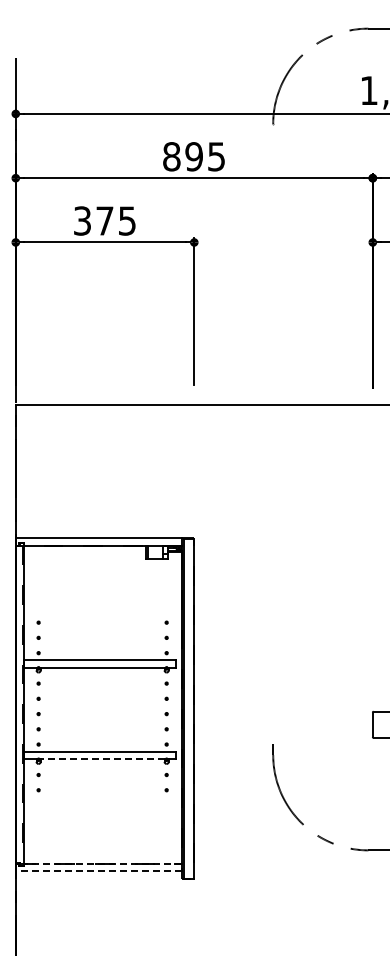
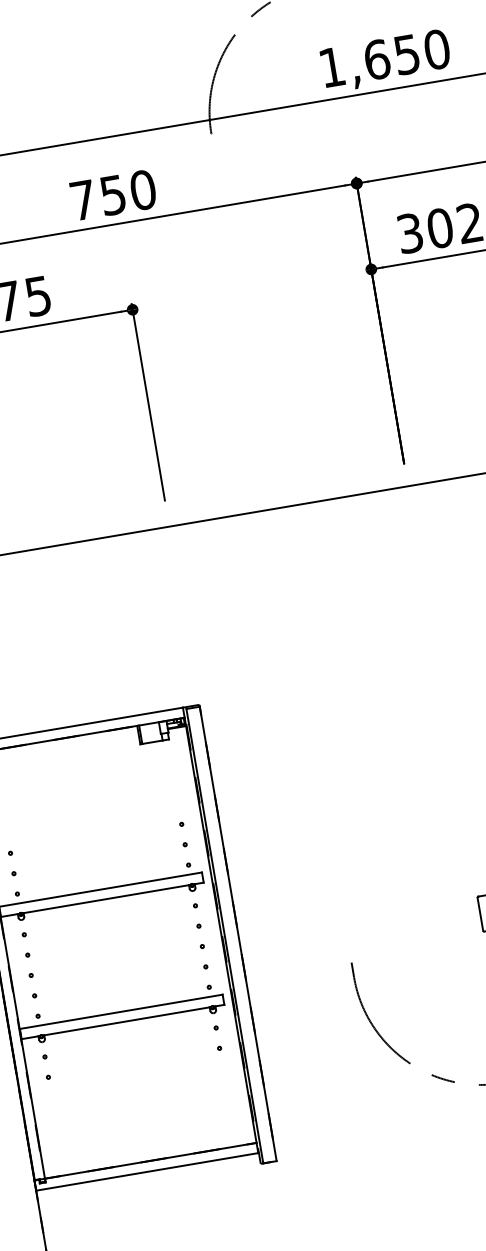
text: (194, 156) -> (113, 194), 895 -> 750
line: (102, 759) -> (126, 1021), dashed -> solid
line: (102, 863) -> (150, 1160), dashed -> solid
line: (98, 871) -> (146, 1172), dashed -> solid

